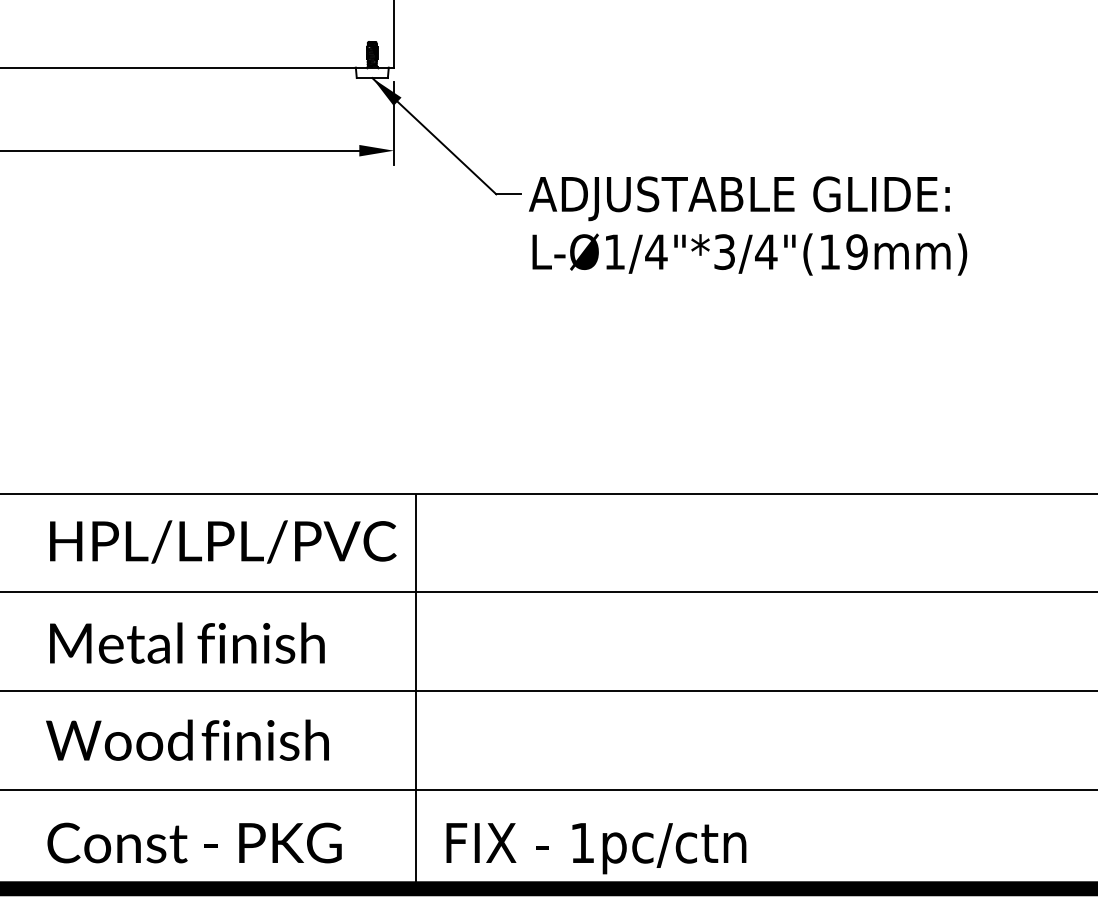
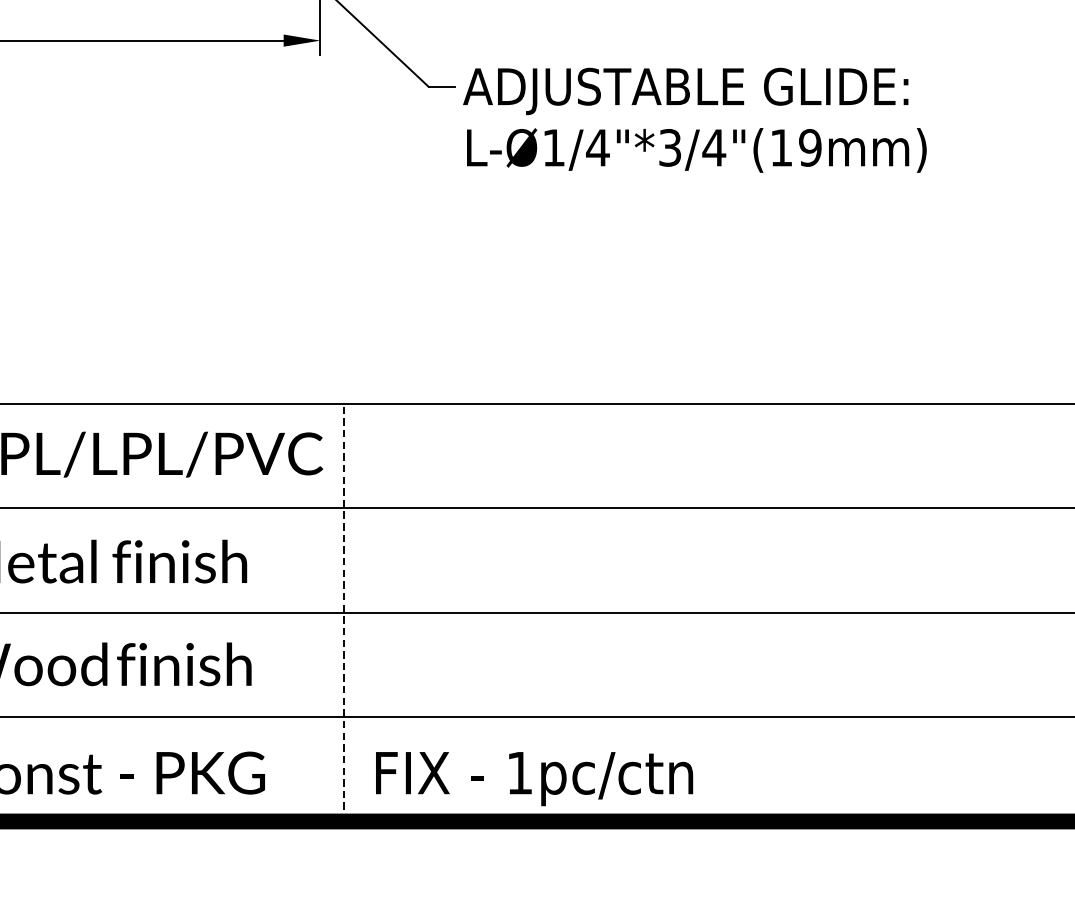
line: (416, 691) -> (344, 612), solid -> dashed

